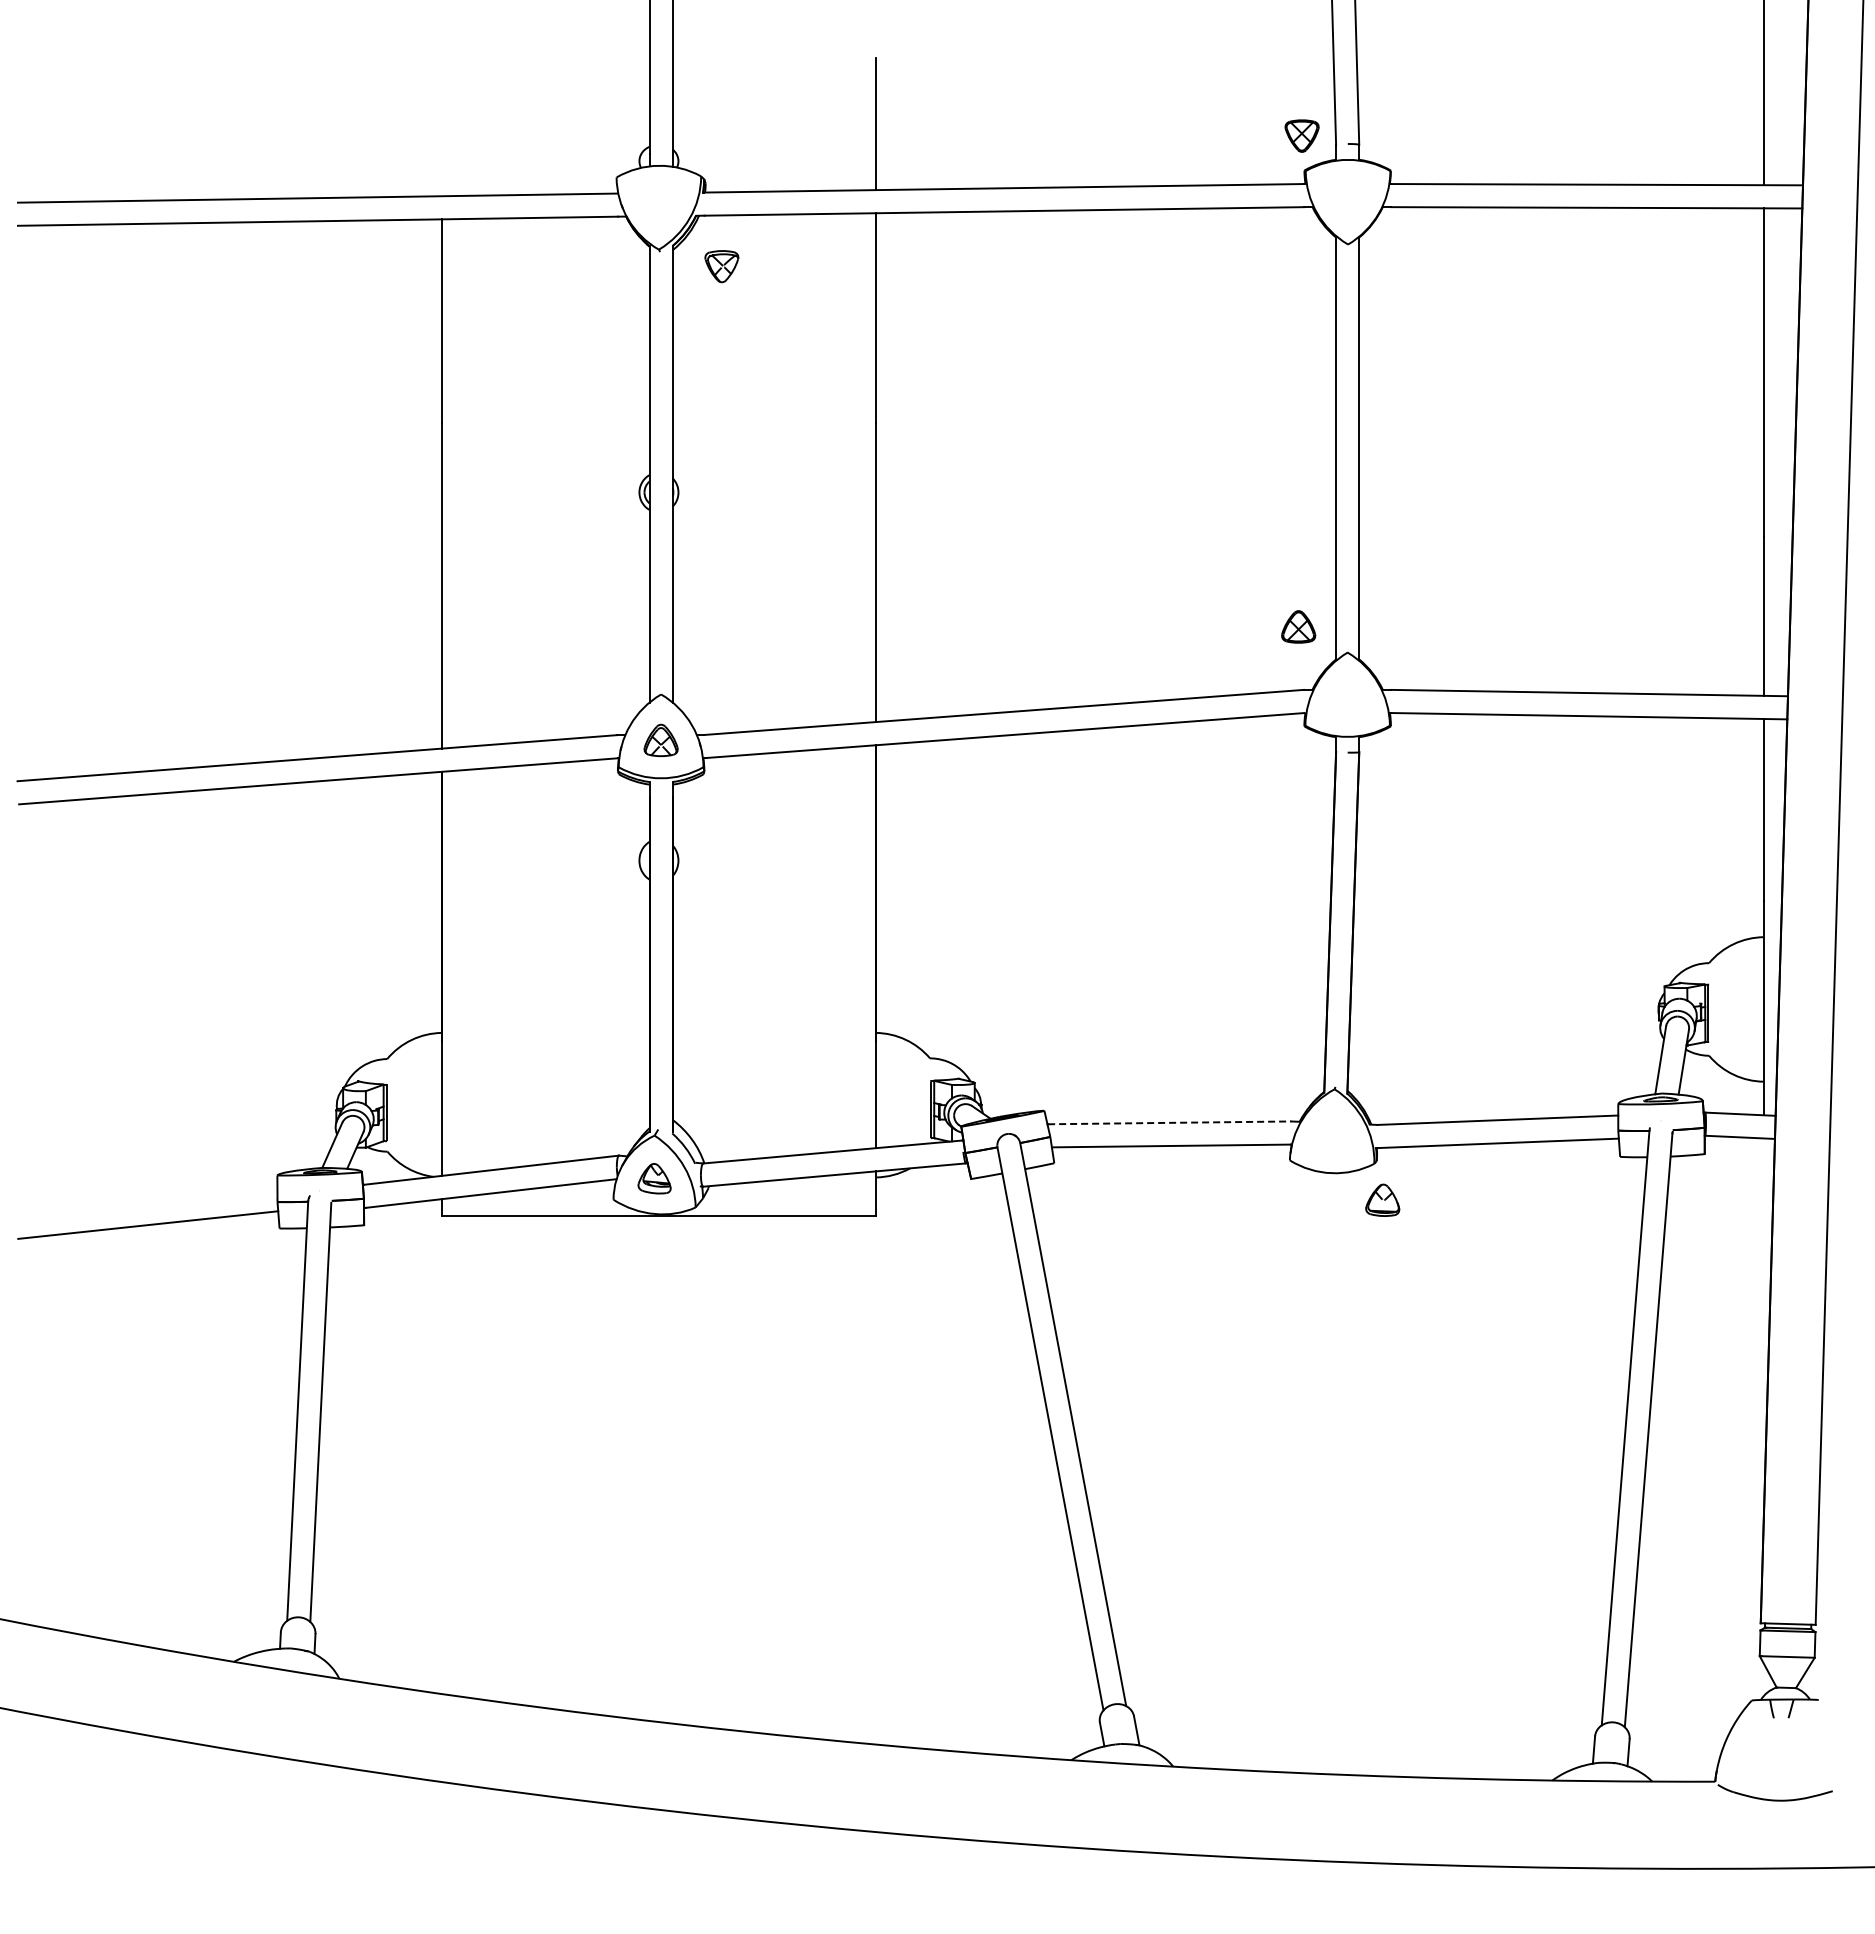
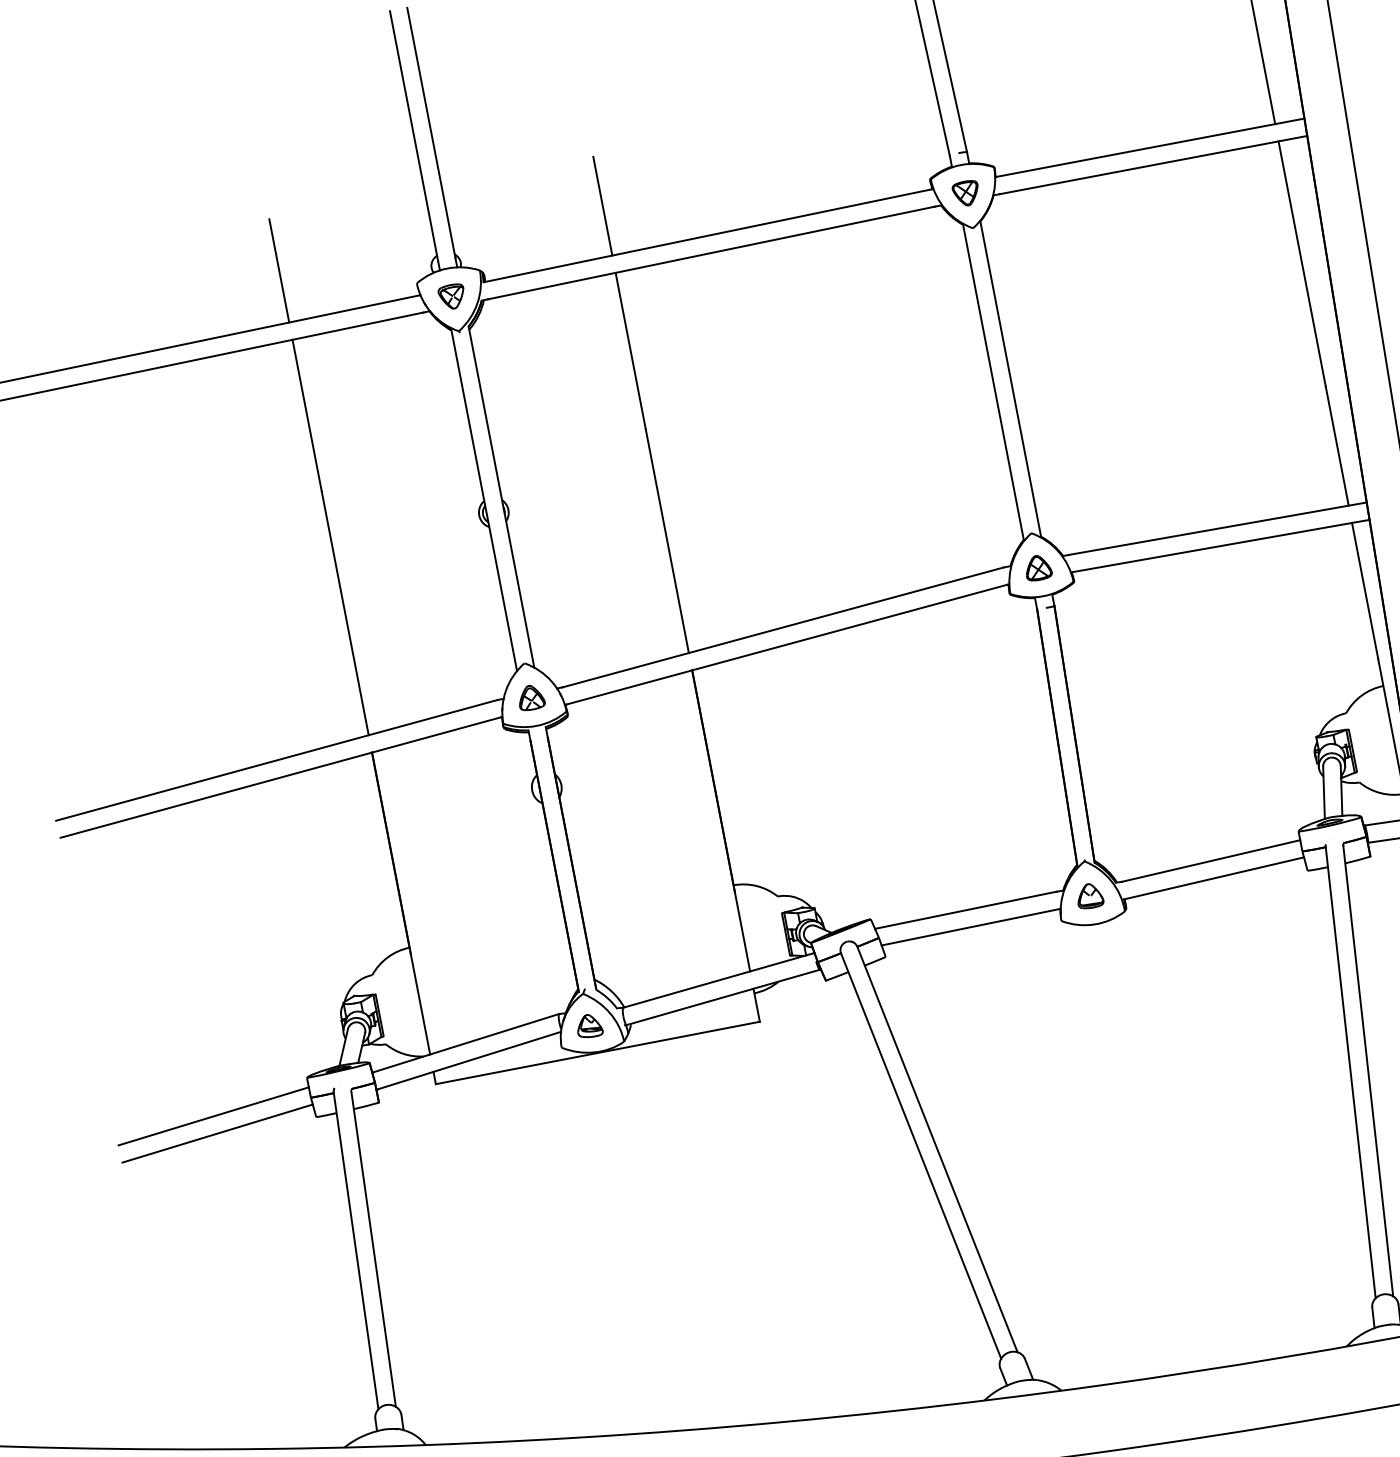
line: (442, 127) -> (279, 271), added
part: (1301, 135) -> (965, 193), moved
part: (721, 266) -> (451, 296), moved
part: (1298, 626) -> (1037, 567), moved
line: (1169, 1122) -> (965, 909), dashed -> solid
part: (1382, 1199) -> (1089, 895), moved
line: (147, 1201) -> (213, 1116), added

